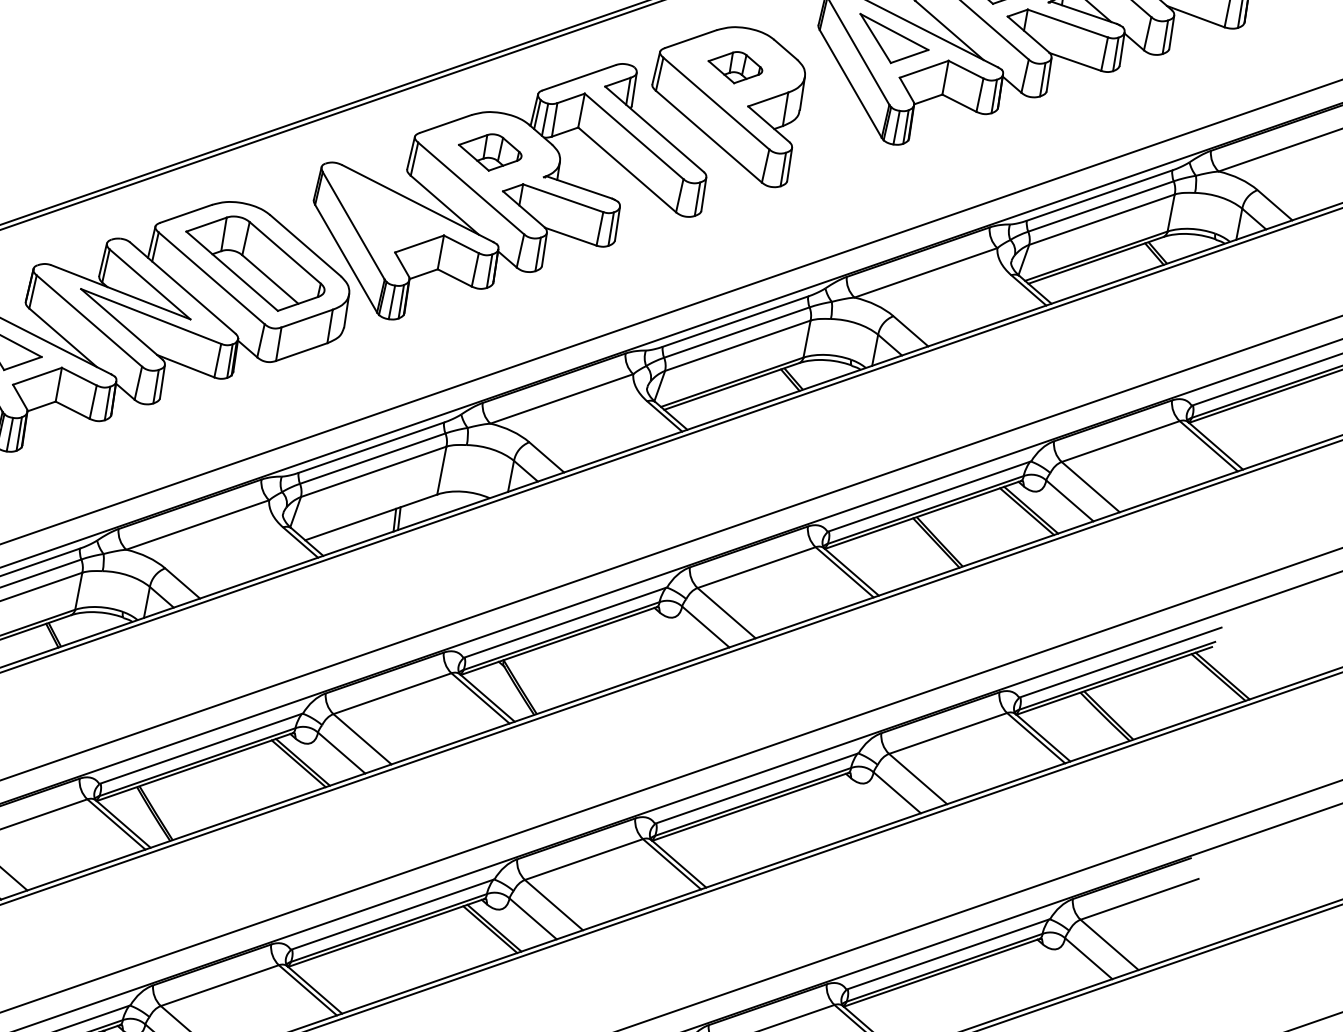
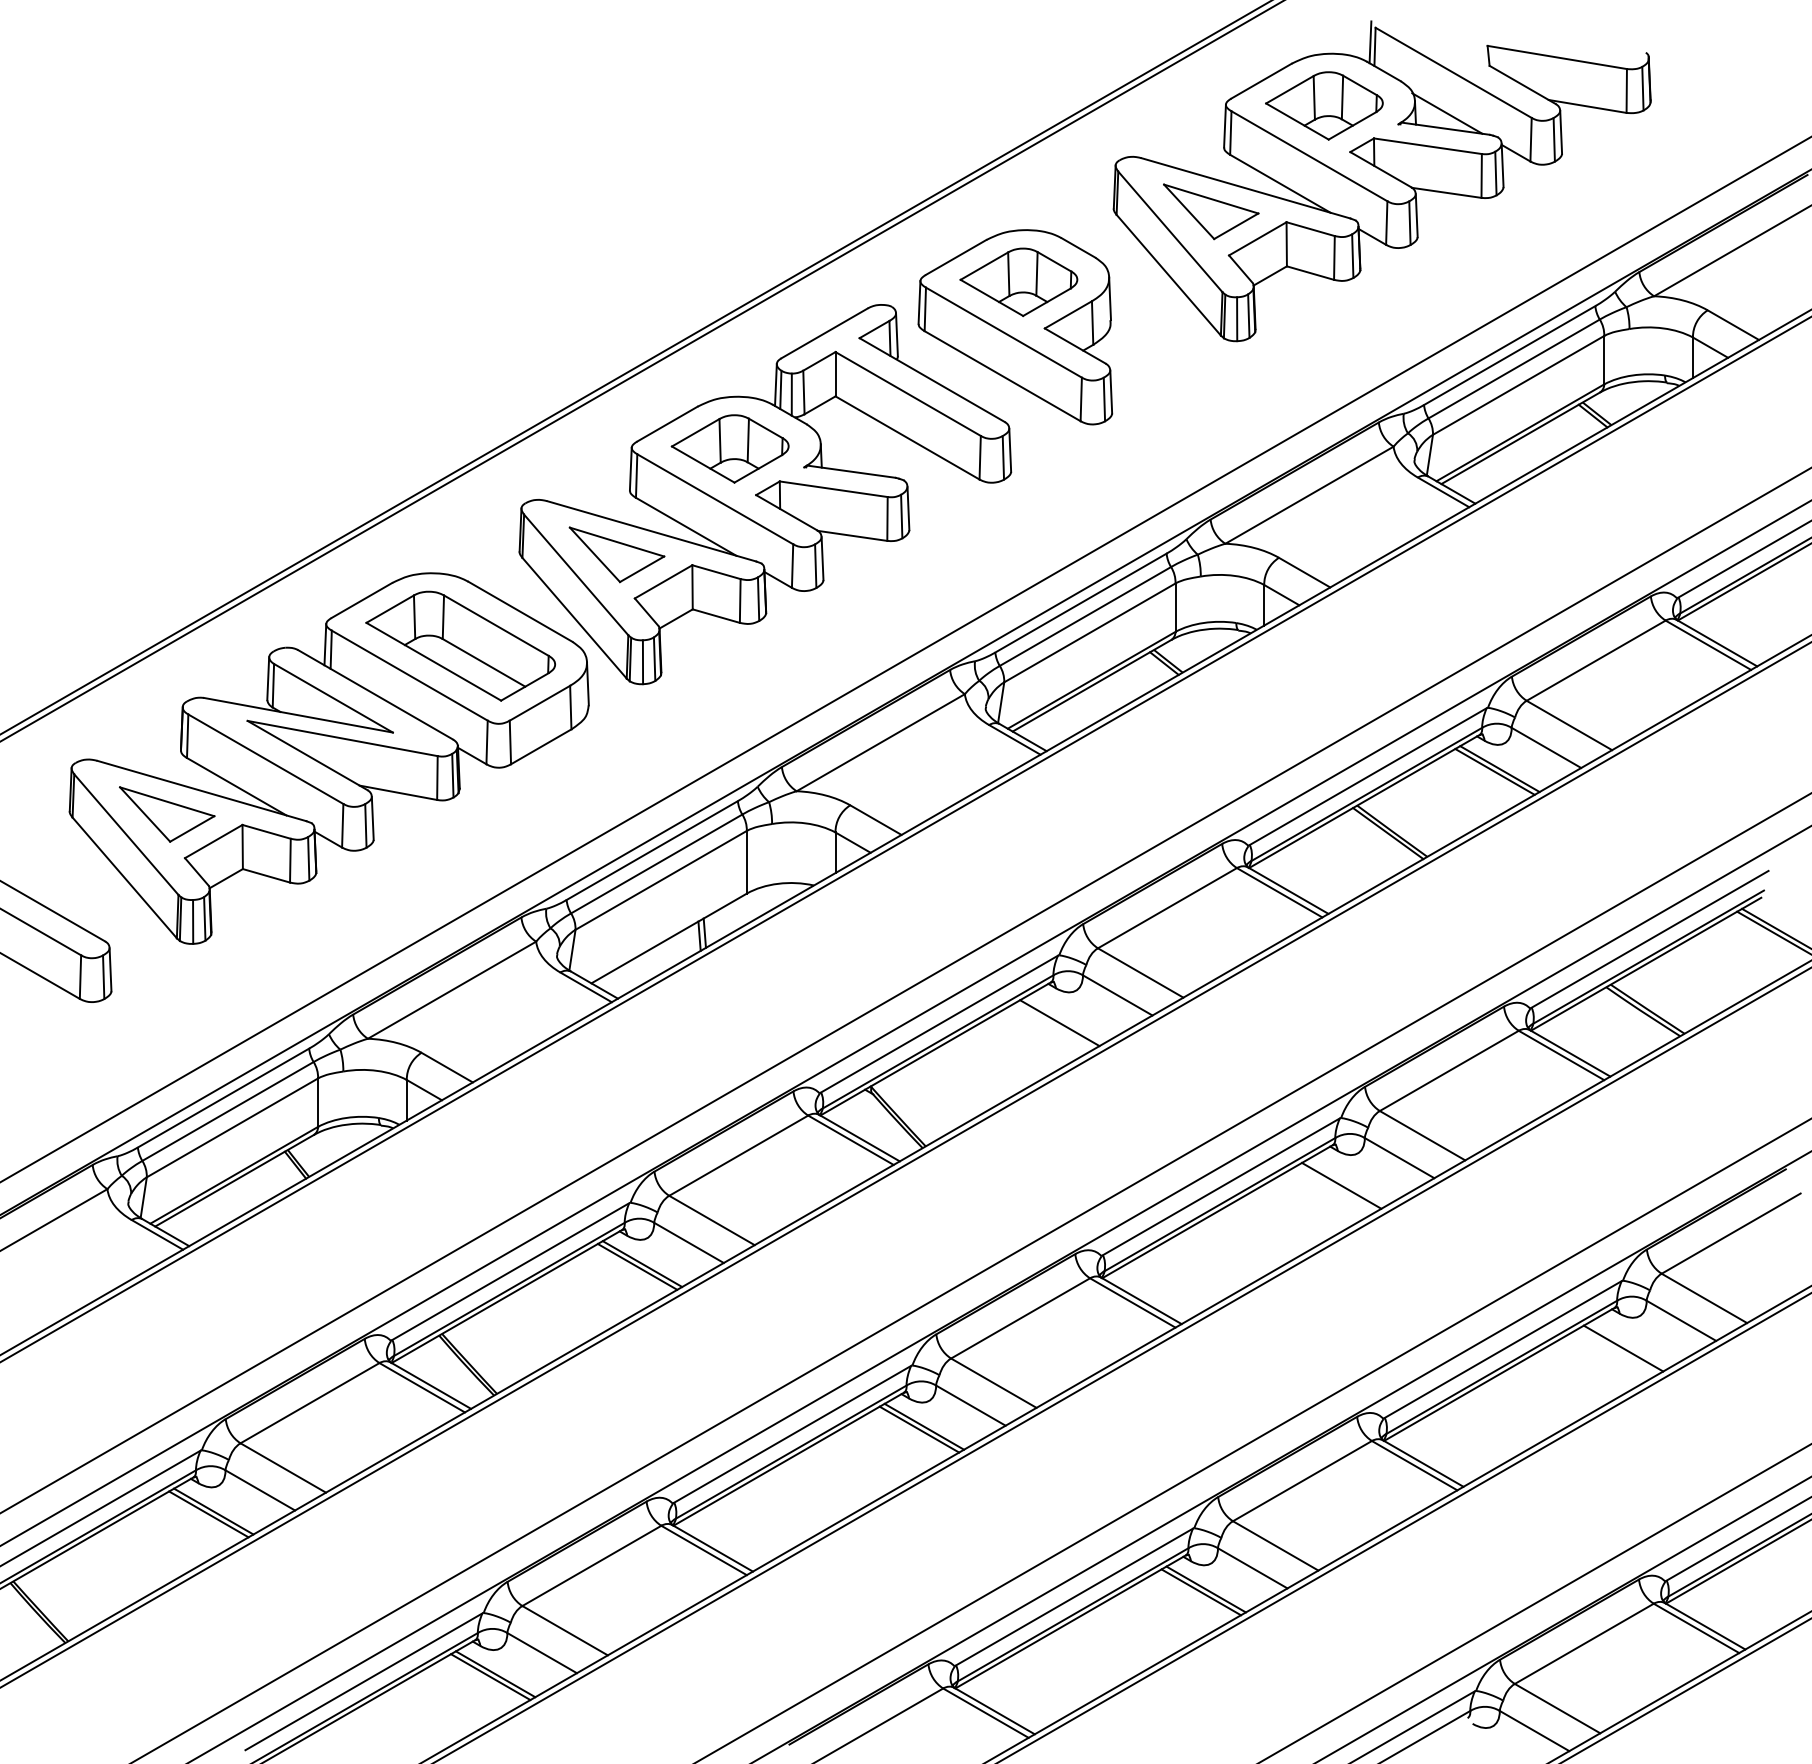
part: (734, 67) -> (1018, 282), size x1.67
part: (489, 151) -> (729, 448), size x1.43
part: (387, 216) -> (616, 554), added
line: (657, 639) -> (1059, 1023), added
line: (848, 805) -> (1341, 1185), added
line: (1040, 971) -> (1623, 1348), added

